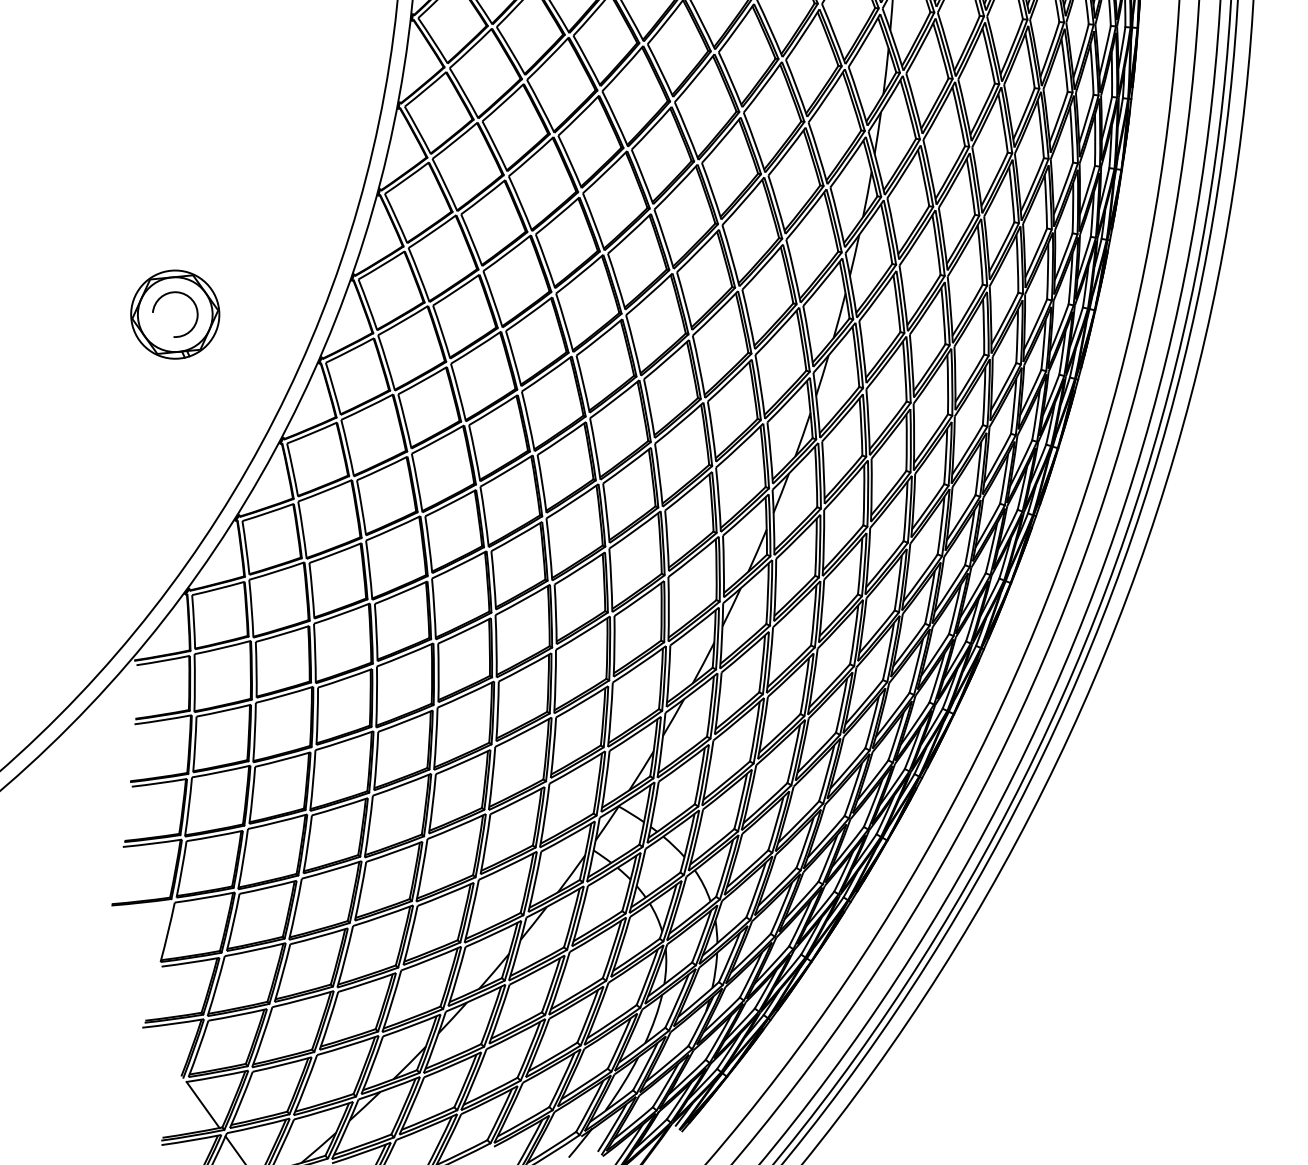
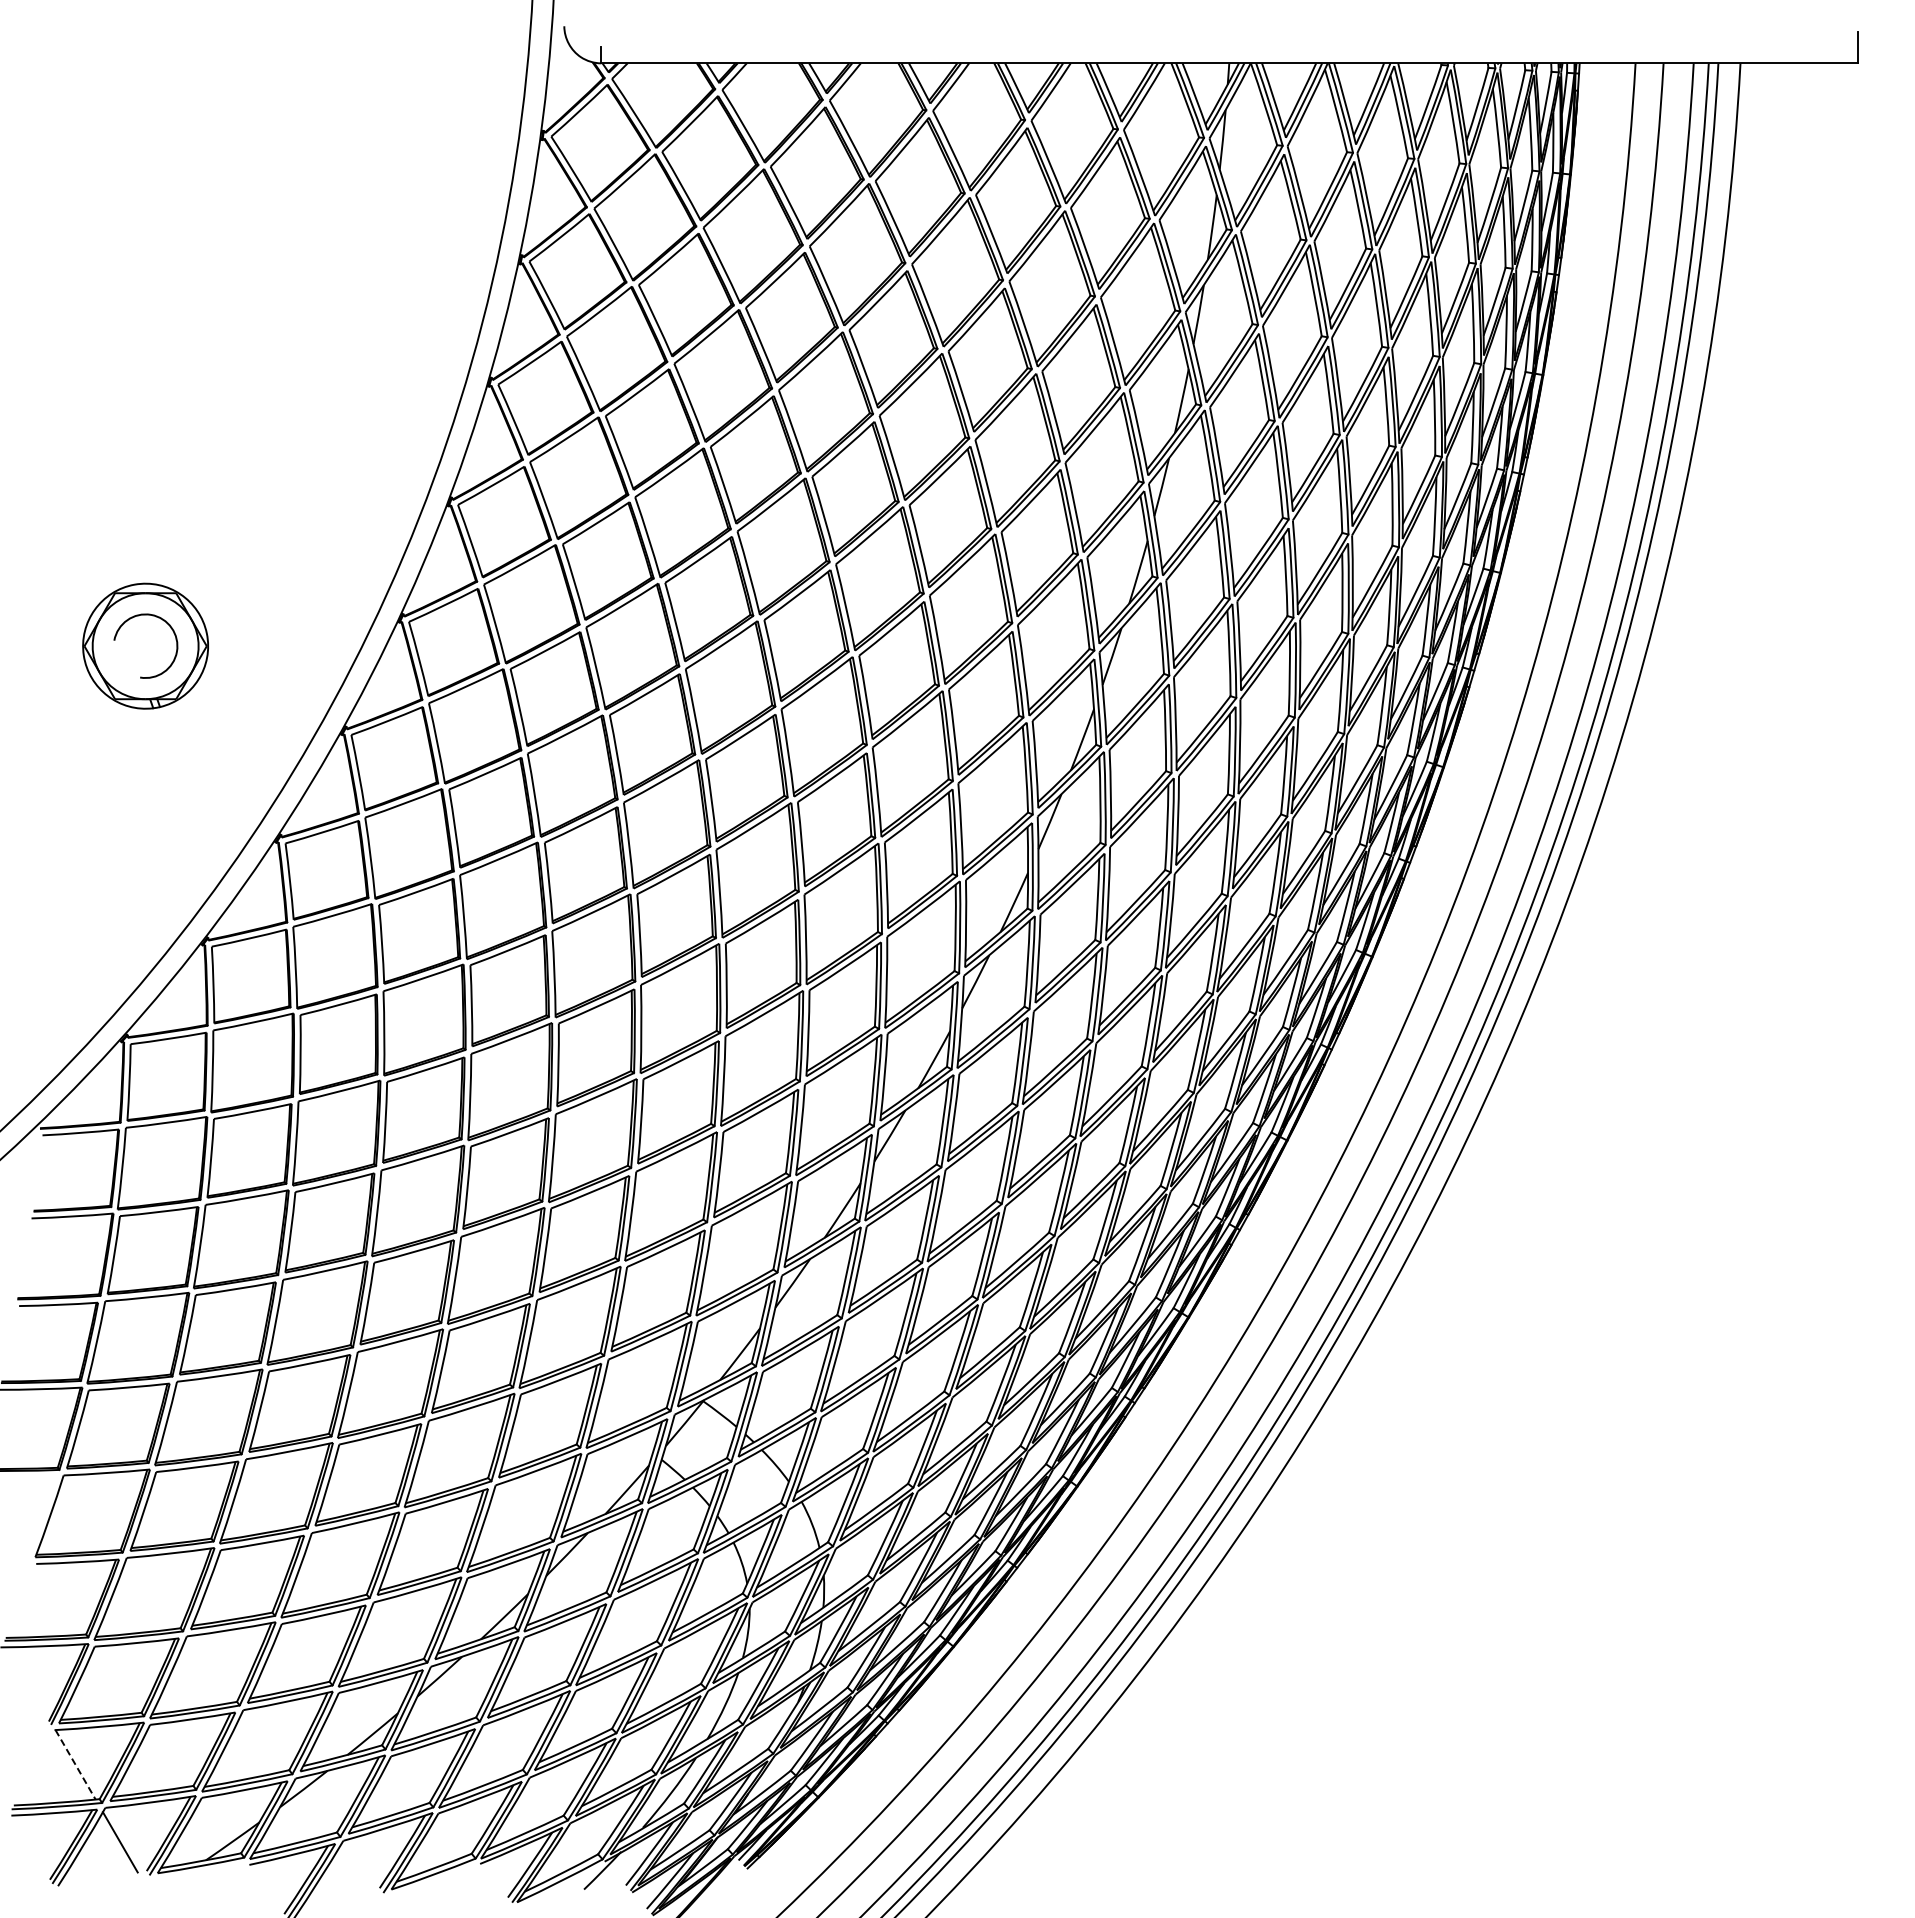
line: (203, 1105) -> (75, 1765), solid -> dashed

